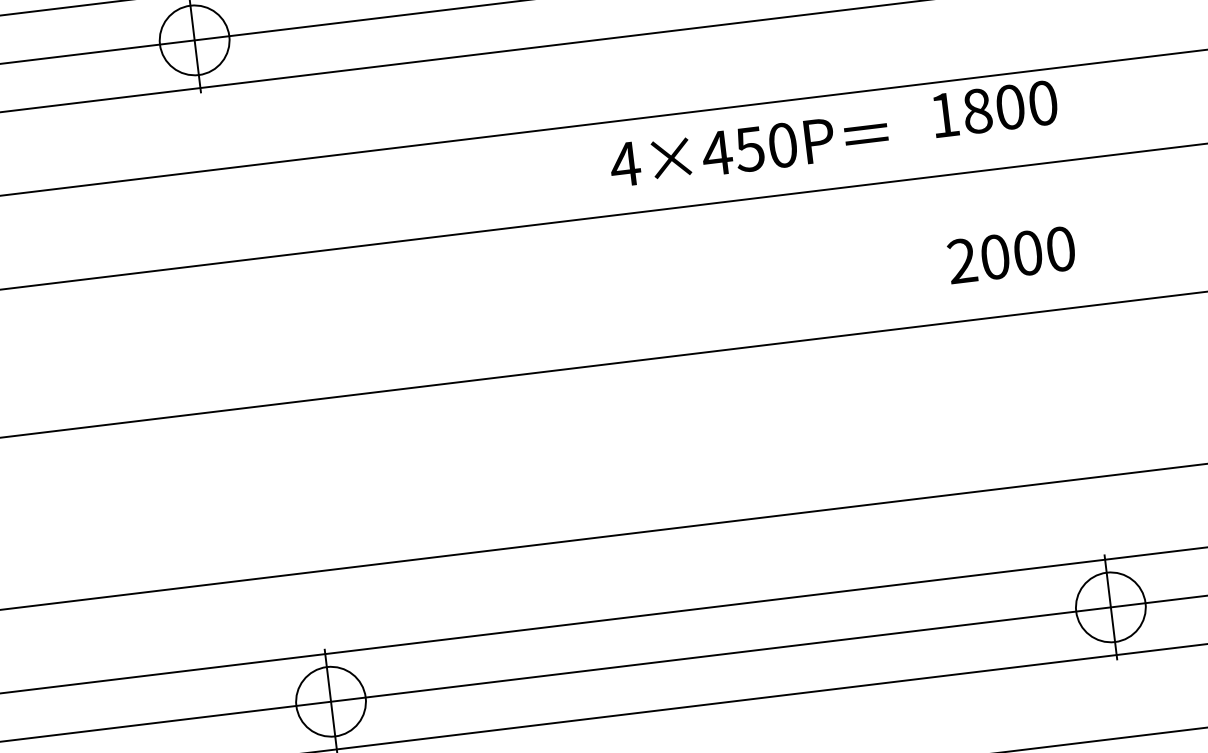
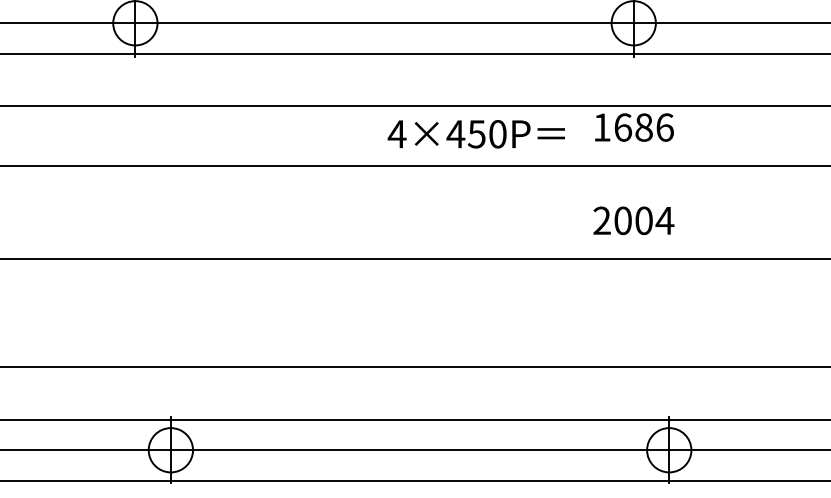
text: (1009, 107) -> (643, 127), 1800 -> 1686
text: (1059, 248) -> (664, 220), 2000 -> 2004

